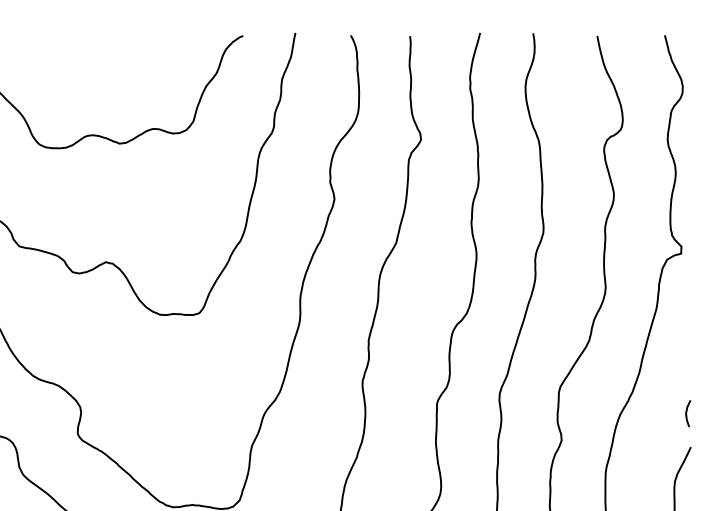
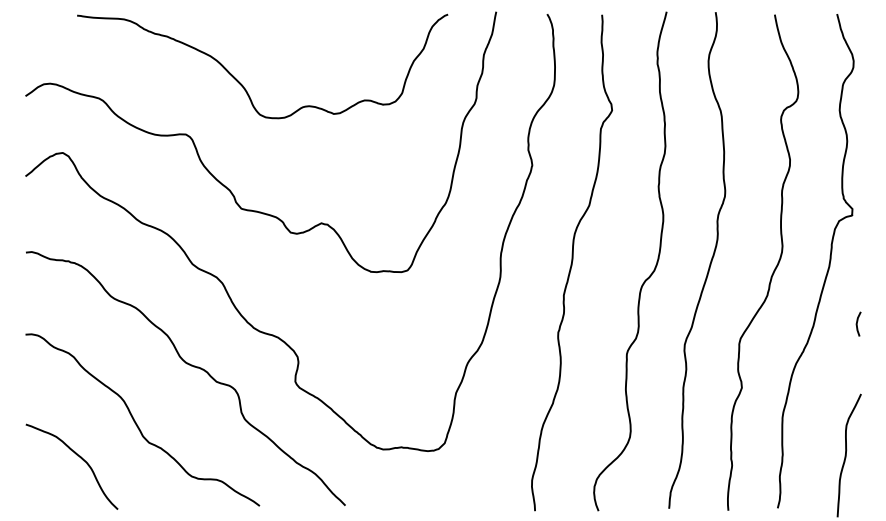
curve: (686, 412) -> (857, 323), moved

